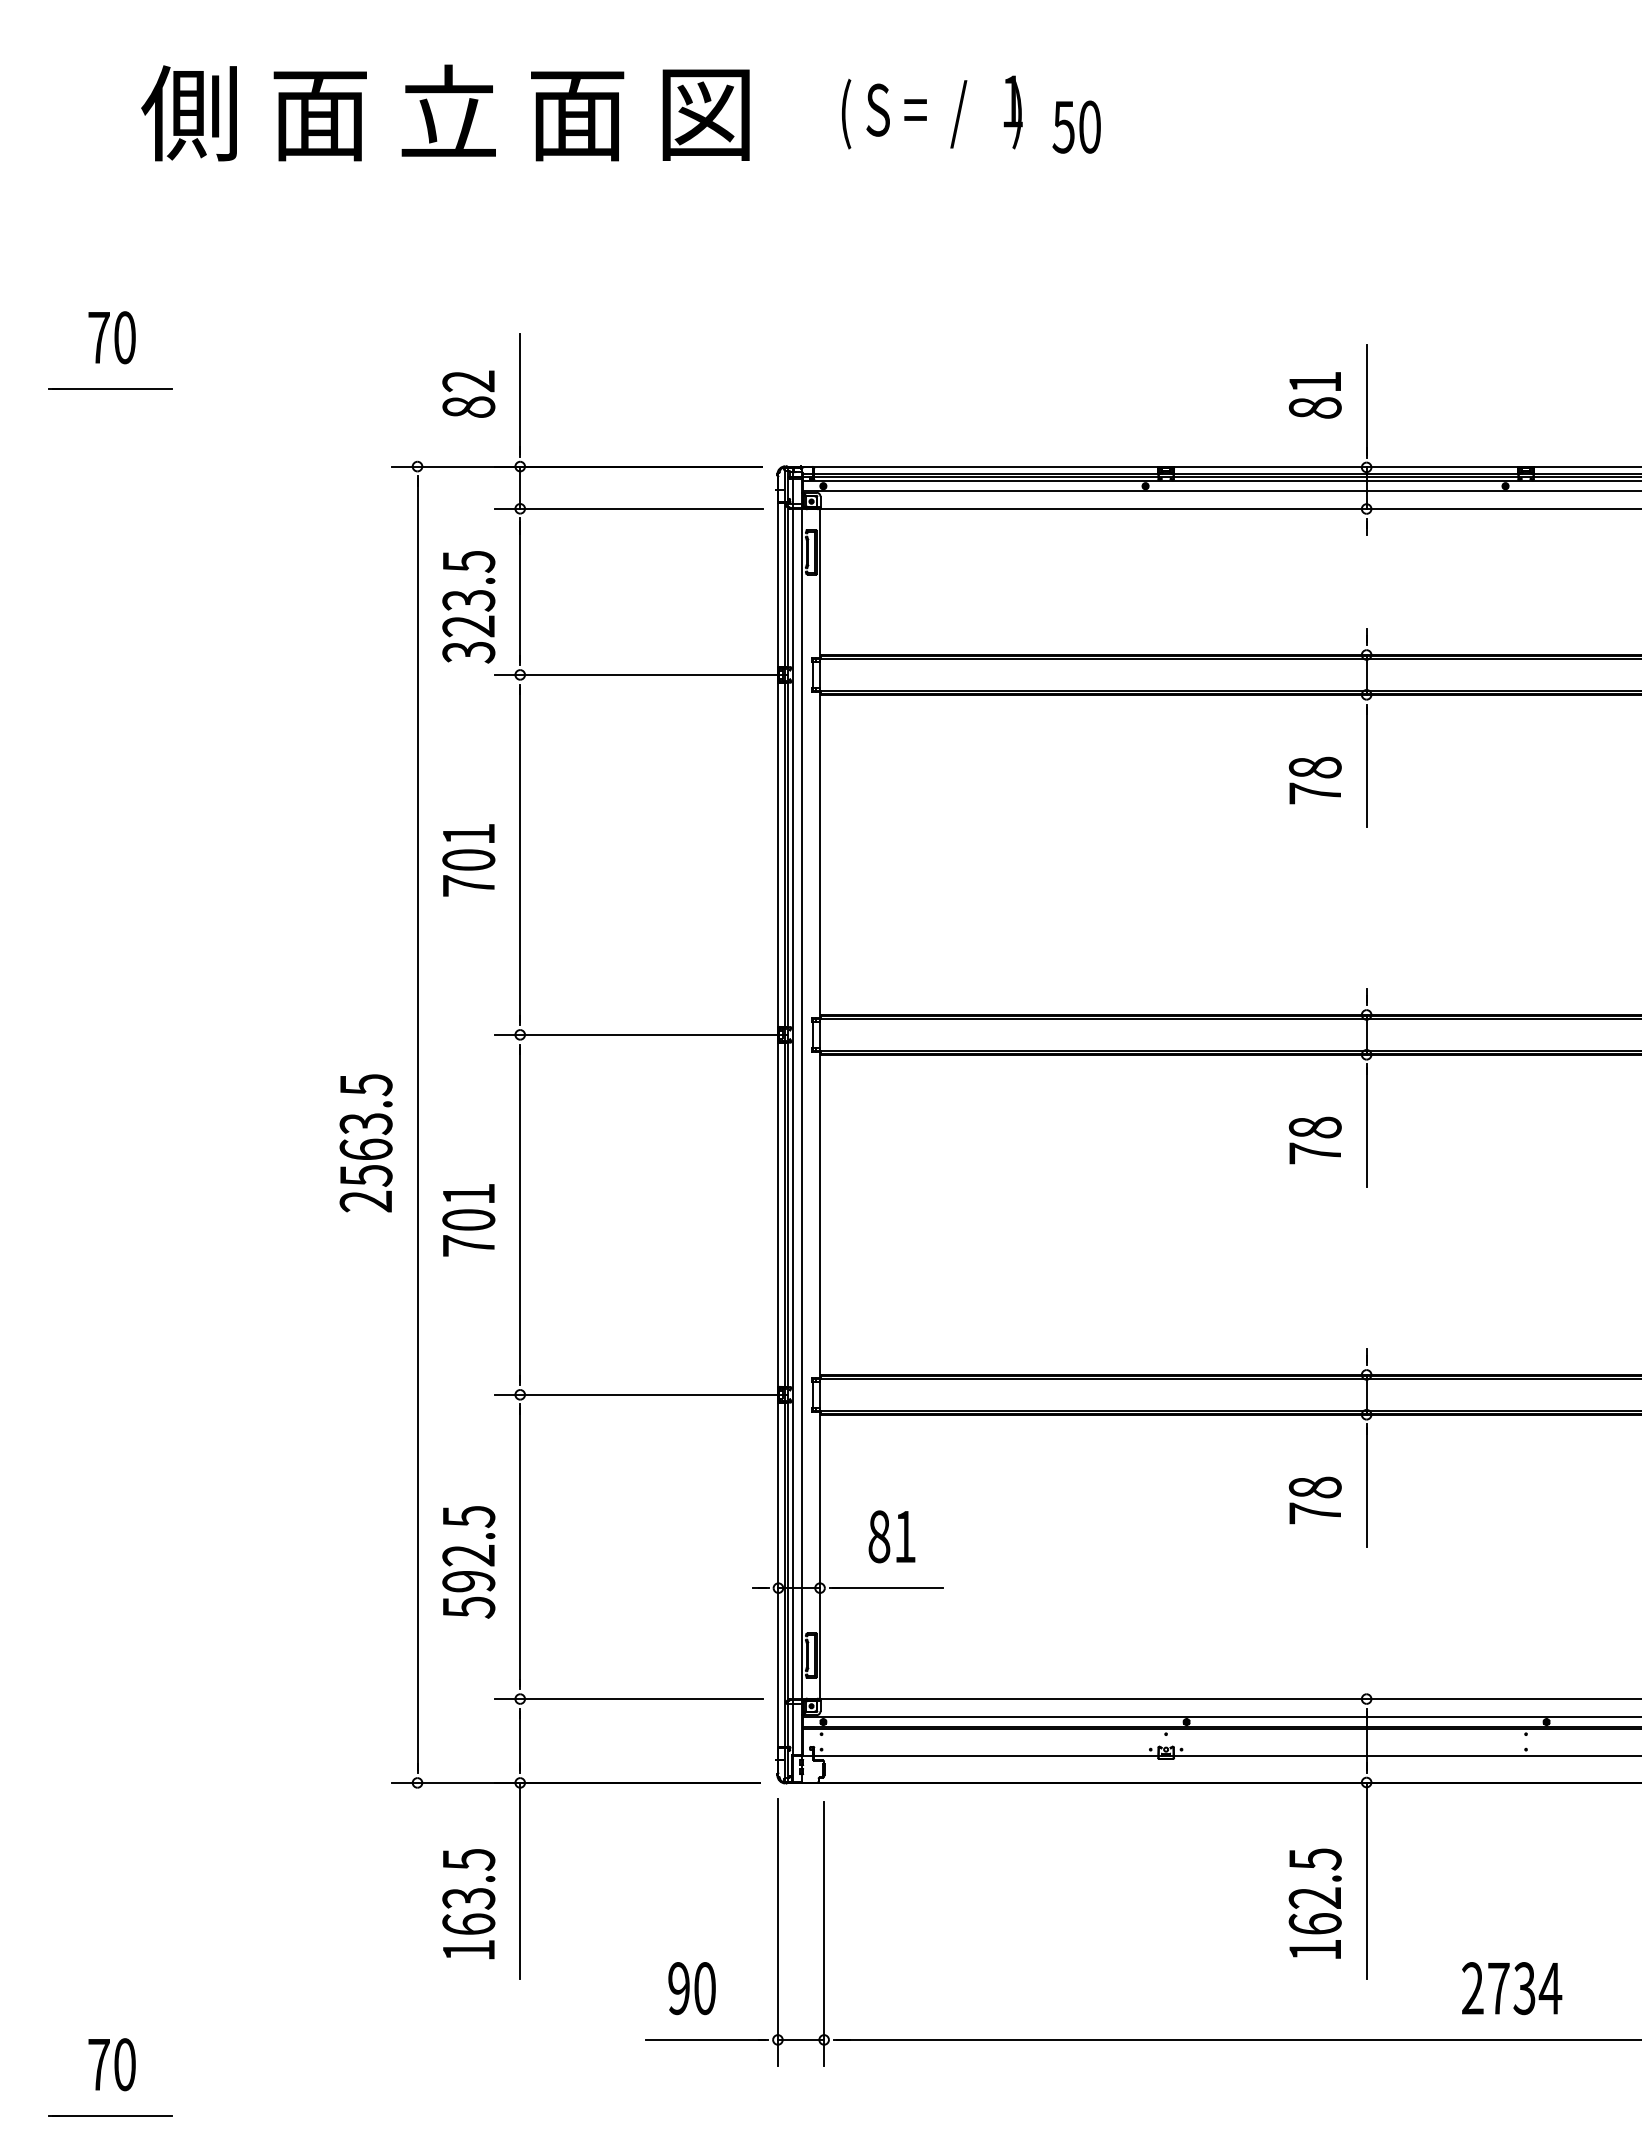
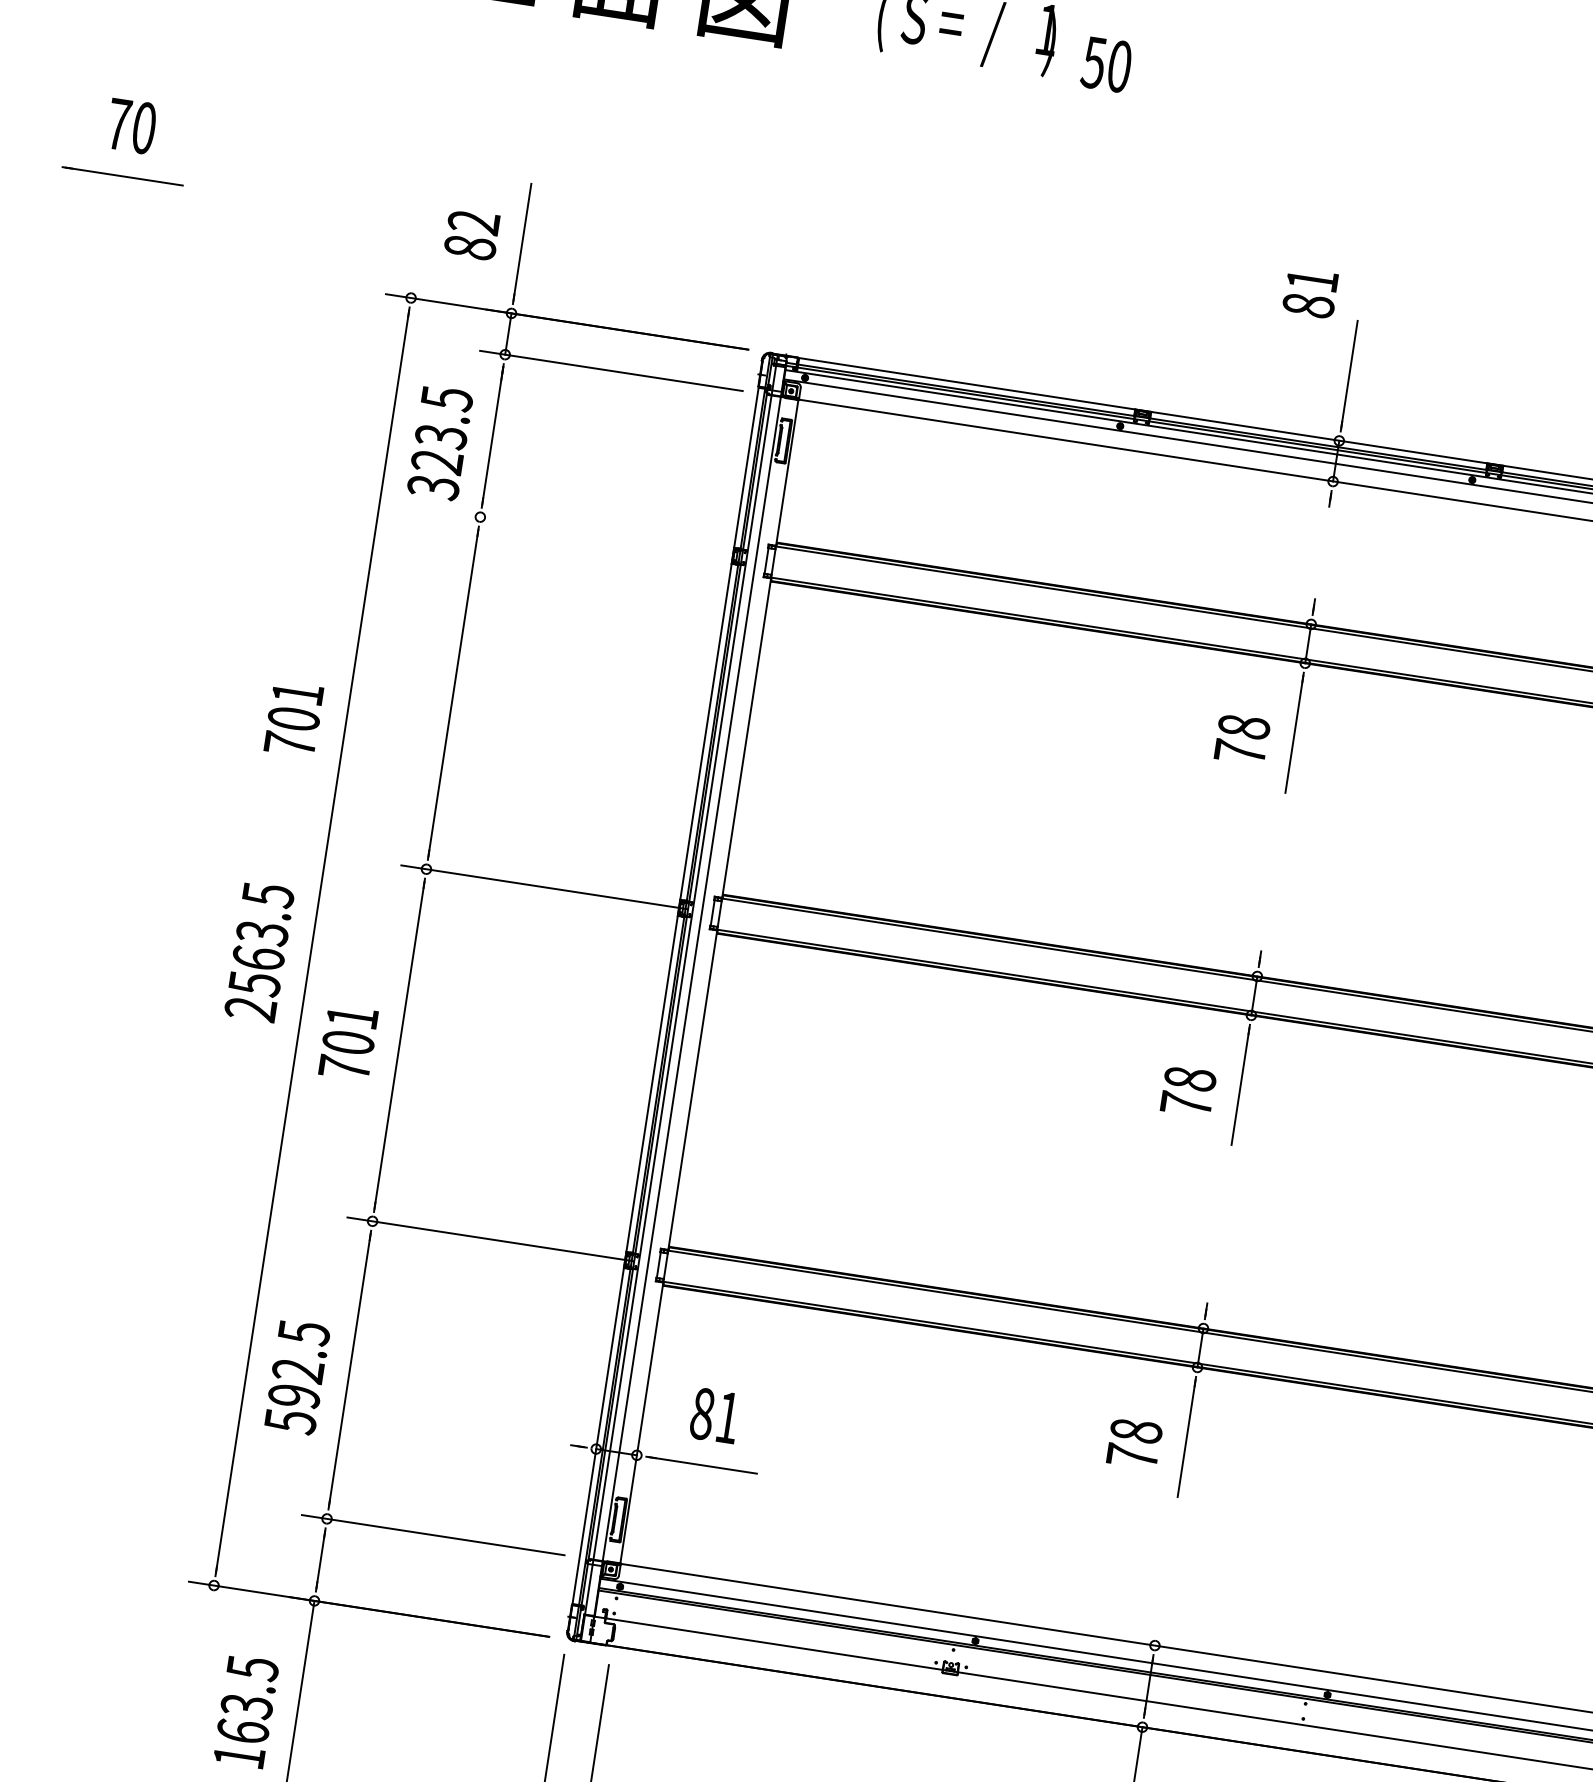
text: (1315, 395) -> (1310, 293), moved
line: (640, 674) -> (598, 534), removed
text: (468, 860) -> (293, 719), moved

